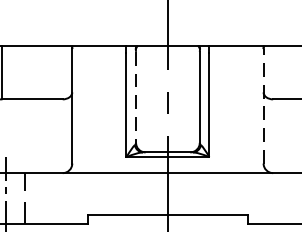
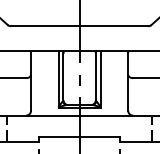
line: (136, 98) -> (63, 77), dashed -> solid
line: (264, 105) -> (128, 81), dashed -> solid

